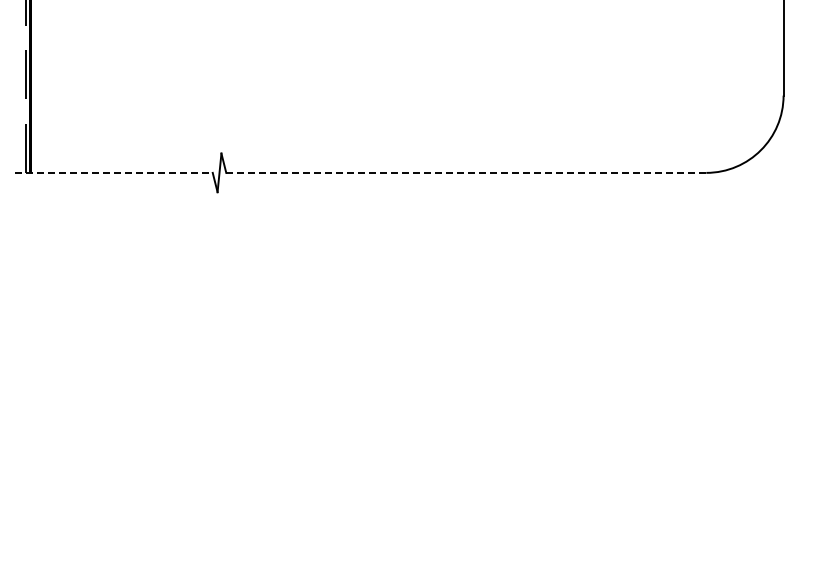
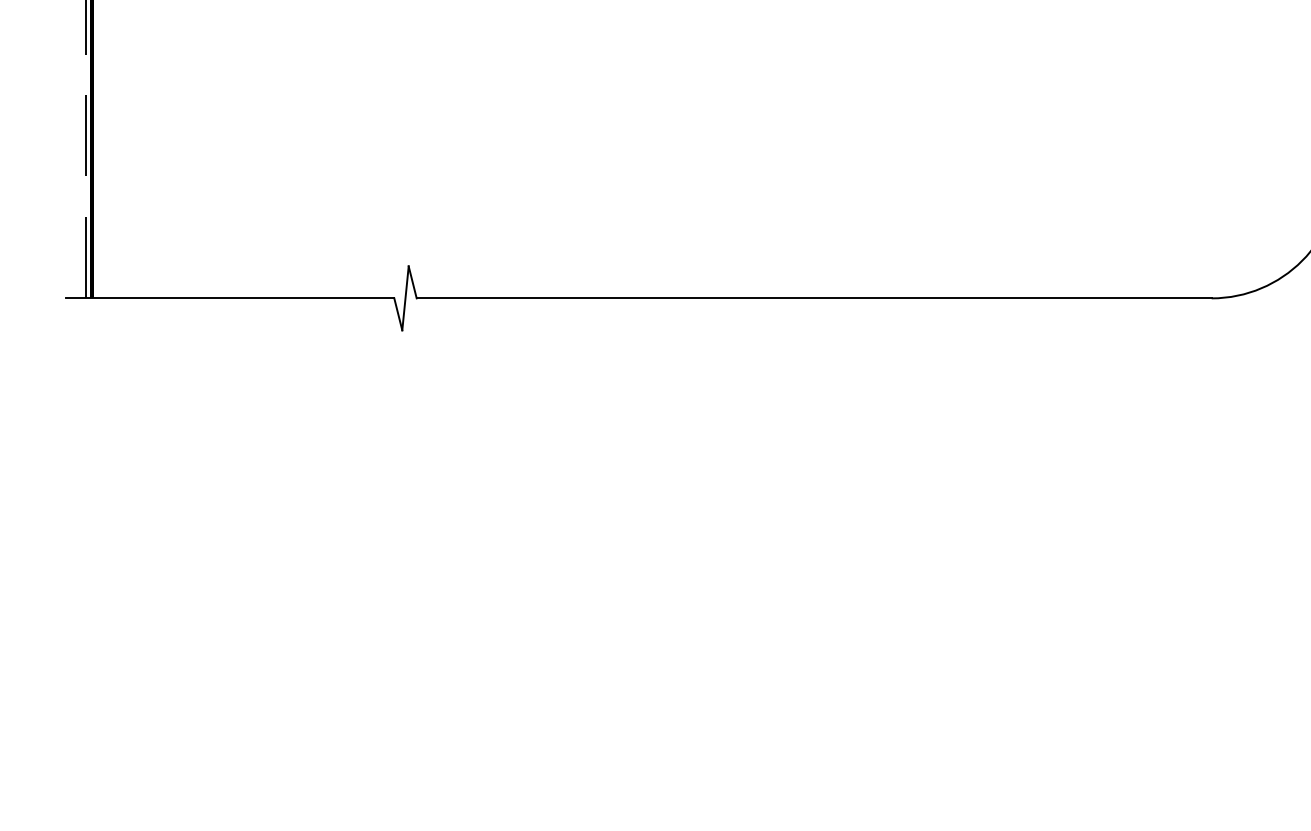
line: (113, 172) -> (229, 297), dashed -> solid
line: (466, 172) -> (814, 297), dashed -> solid

